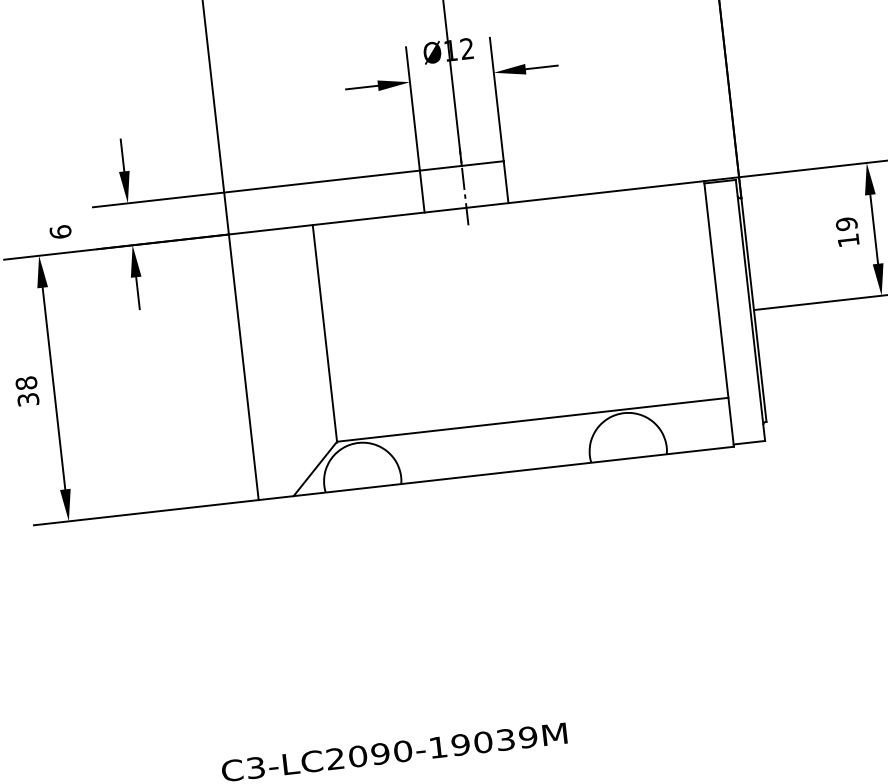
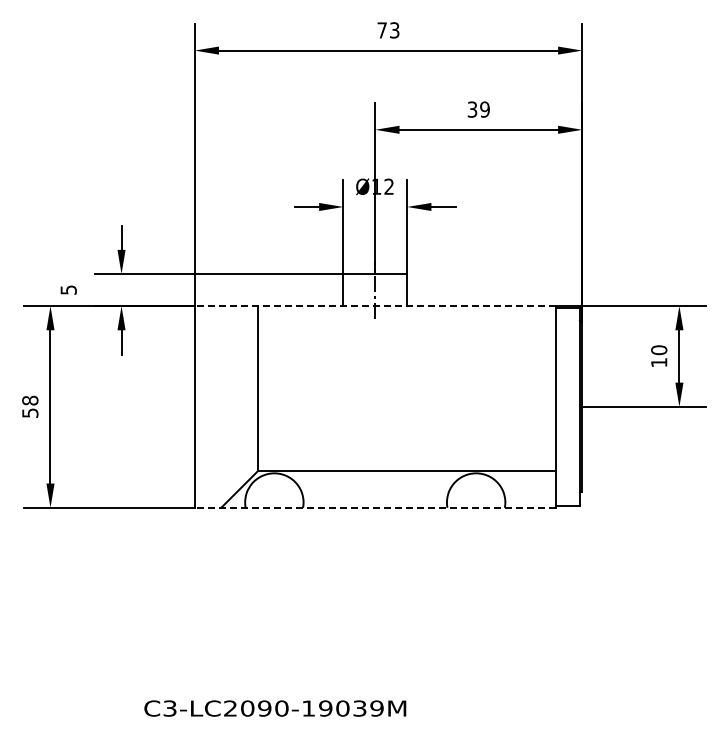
line: (466, 208) -> (375, 306), solid -> dashed
text: (847, 224) -> (659, 350), 19 -> 10
text: (60, 231) -> (68, 289), 6 -> 5
text: (27, 399) -> (29, 412), 38 -> 58
line: (496, 472) -> (375, 507), solid -> dashed

